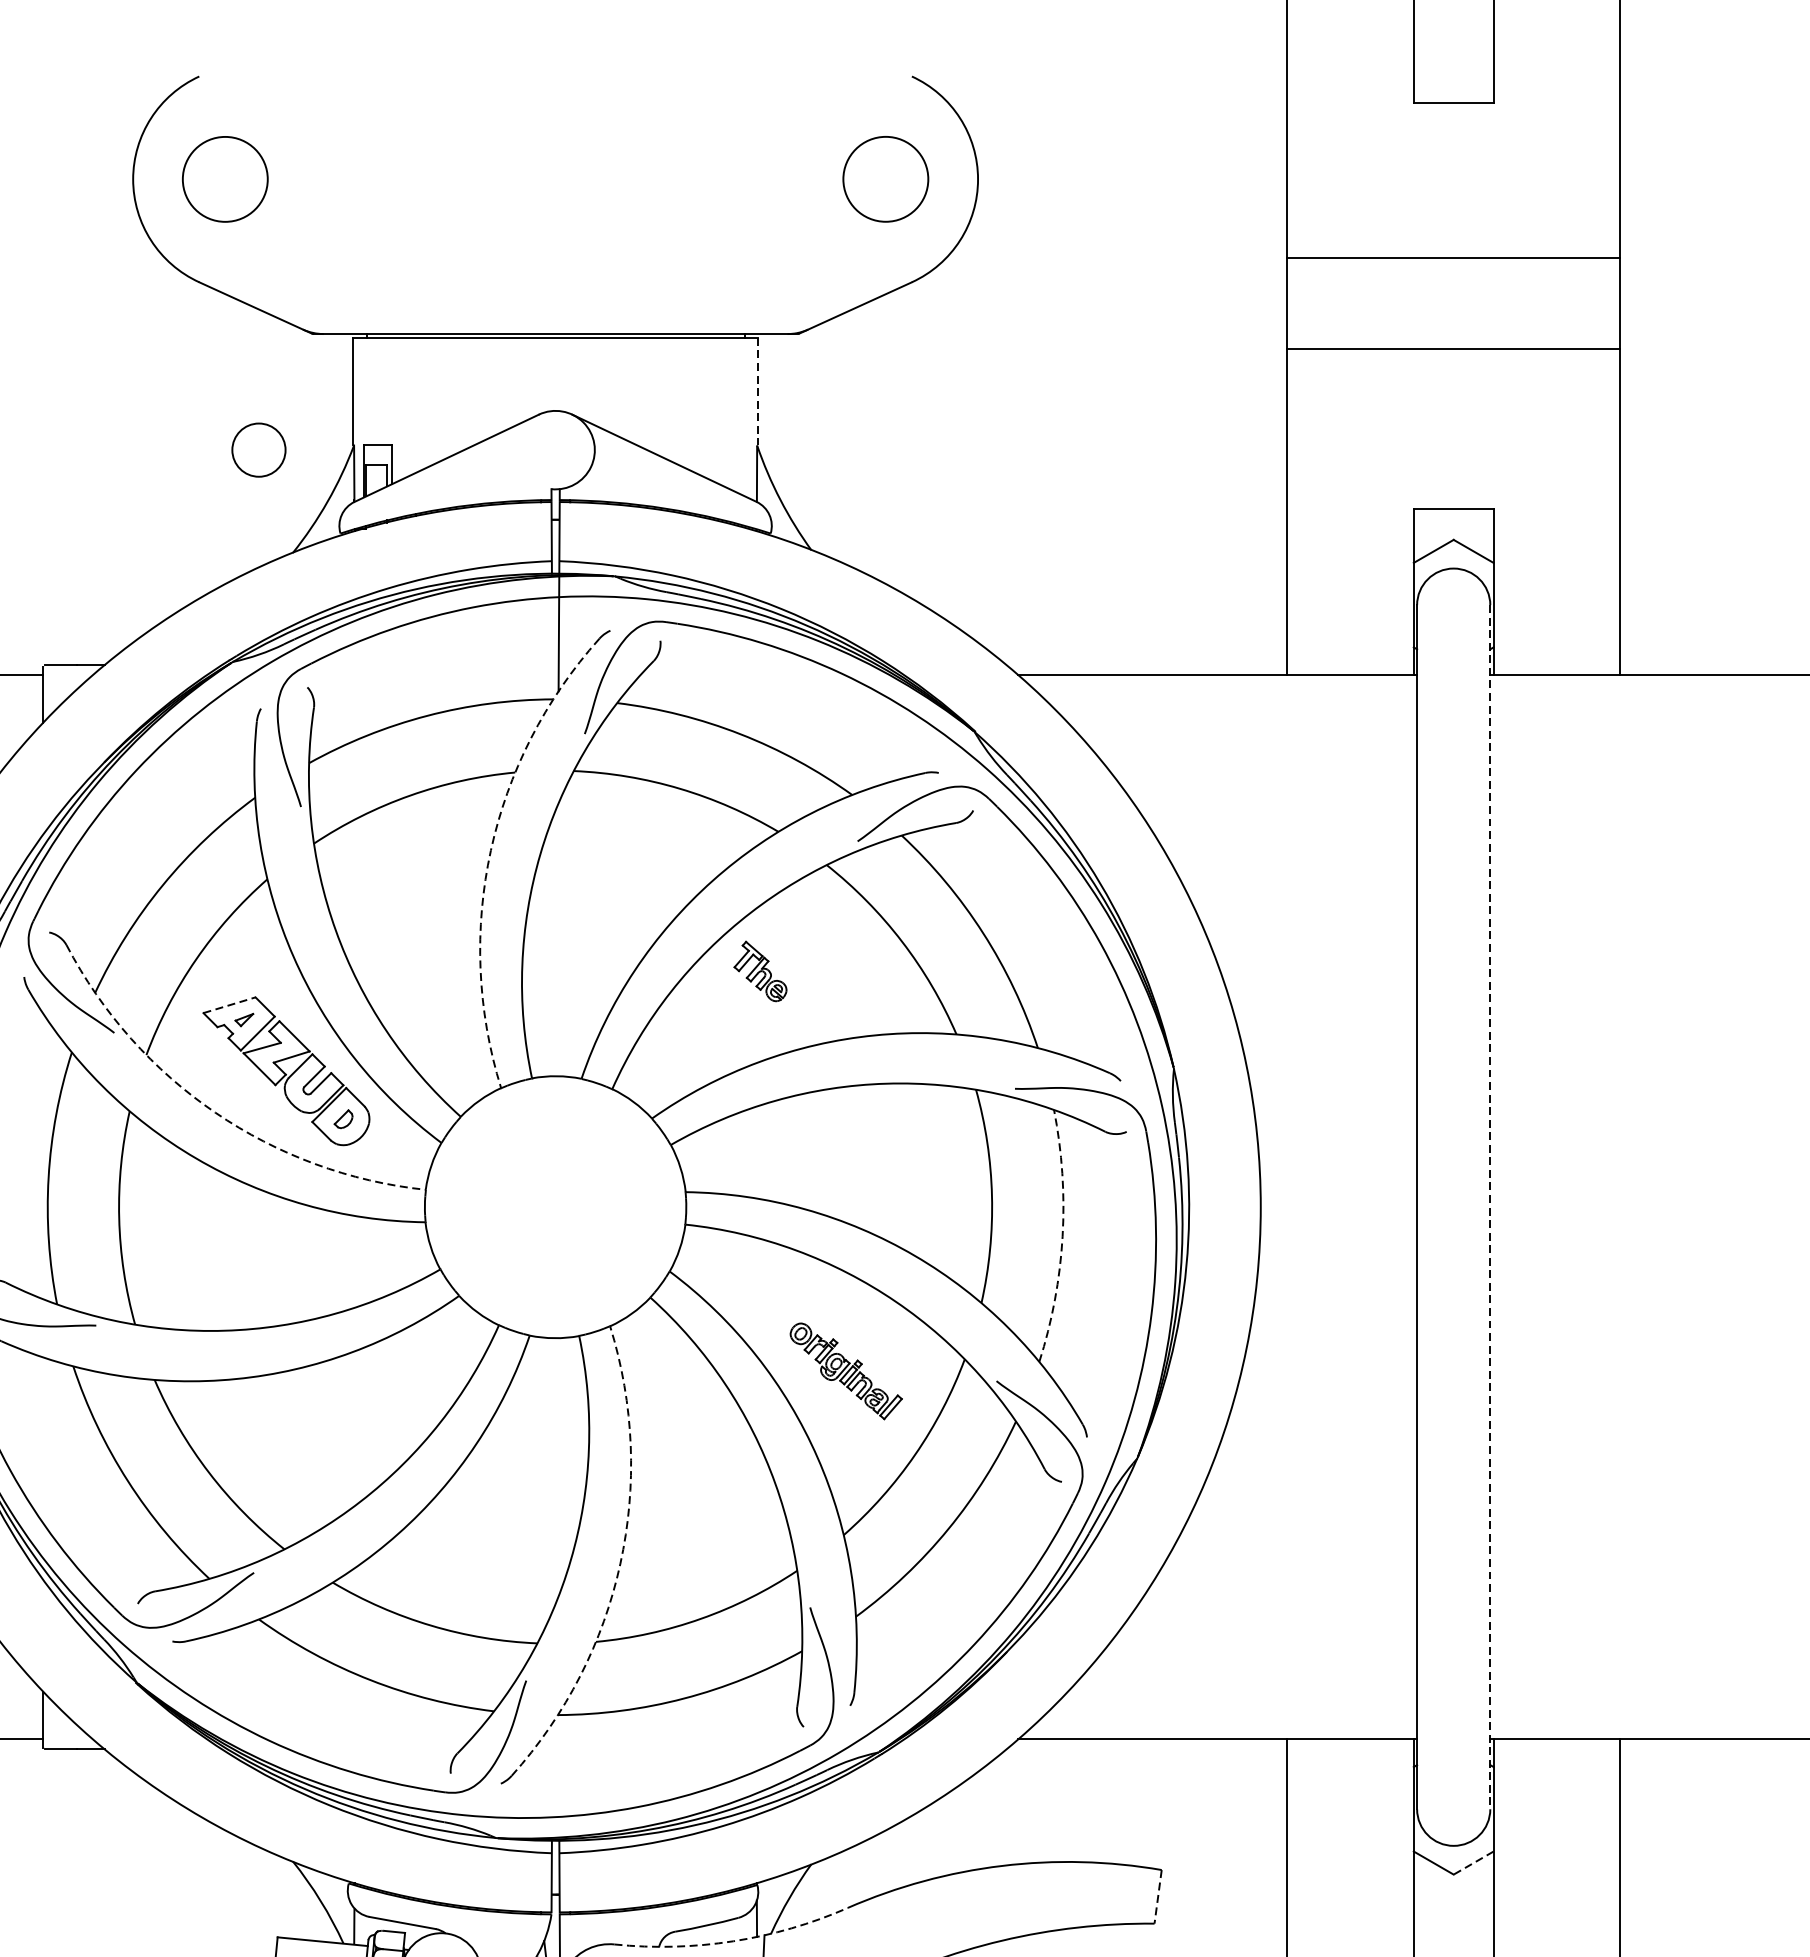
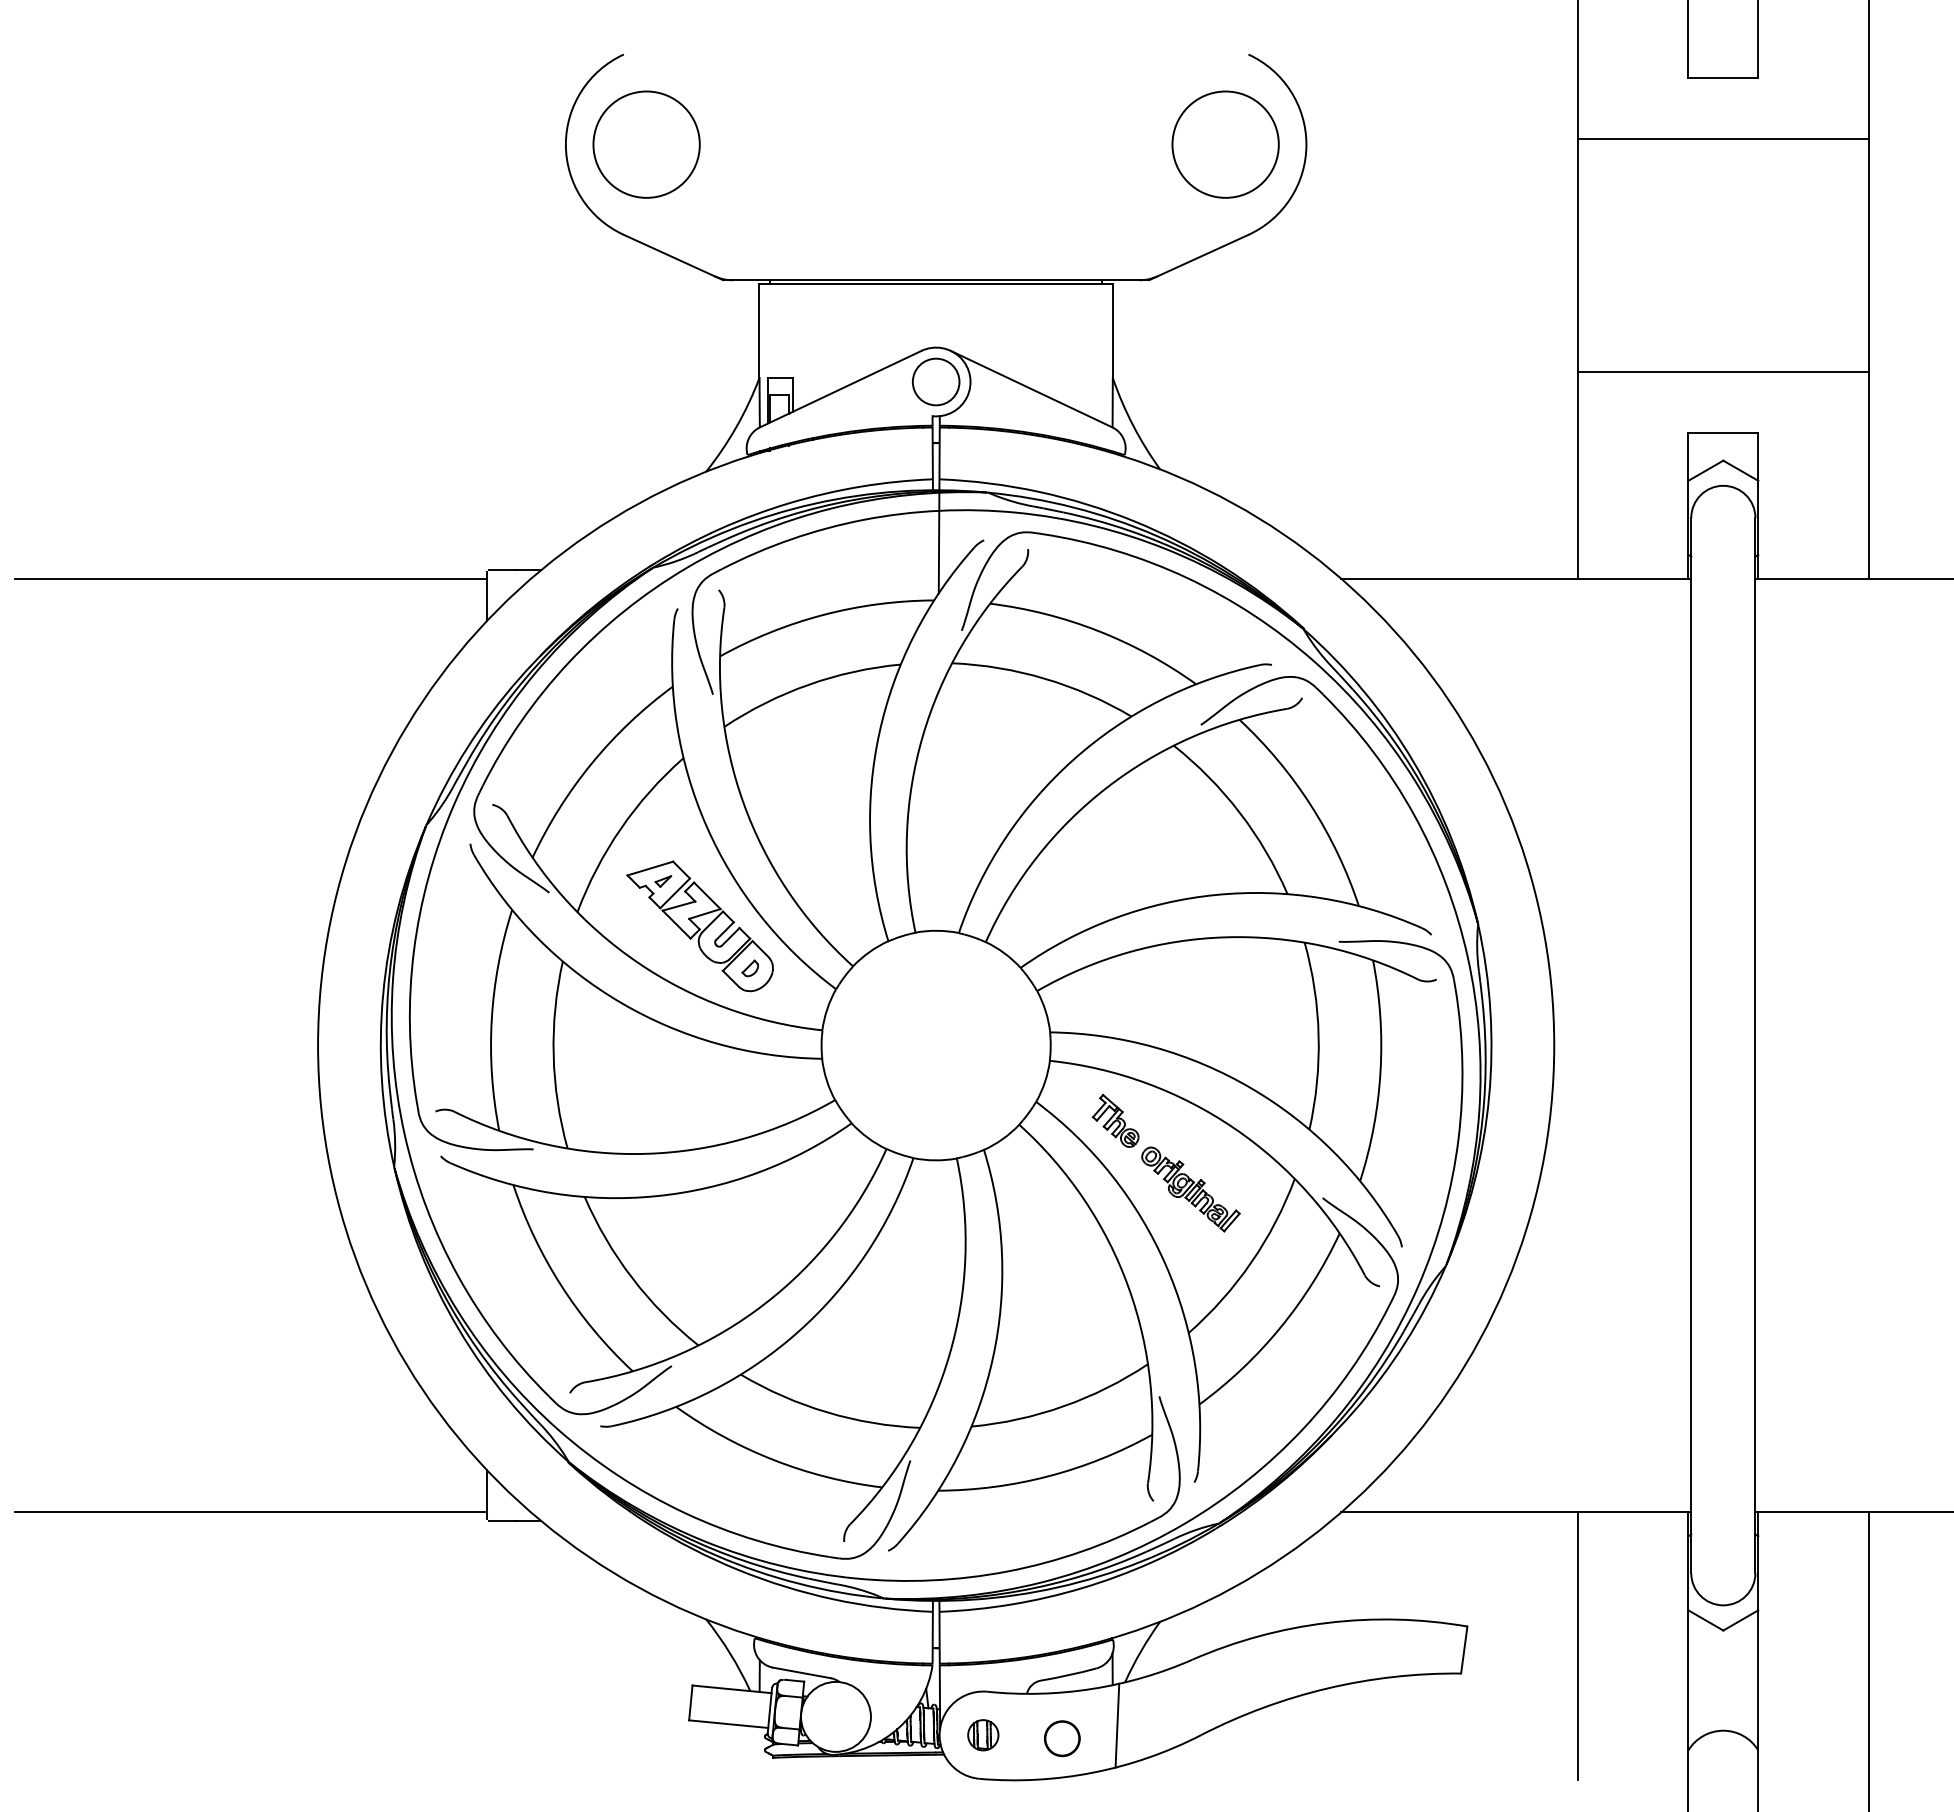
circle: (225, 179) -> (646, 144), size x1.43
circle: (885, 179) -> (1225, 144), size x1.43
line: (1453, 257) -> (1723, 138), moved
line: (1453, 349) -> (1723, 372), moved
line: (757, 392) -> (1113, 331), dashed -> solid
circle: (259, 449) -> (936, 381), moved
arc: (490, 850) -> (879, 732), dashed -> solid
part: (760, 970) -> (1115, 1120), moved
line: (229, 1005) -> (650, 868), dashed -> solid
arc: (214, 1112) -> (637, 962), dashed -> solid
line: (1490, 1207) -> (1755, 1045), dashed -> solid
arc: (1062, 1236) -> (1380, 1071), dashed -> solid
arc: (619, 1564) -> (992, 1358), dashed -> solid
line: (1473, 1863) -> (1740, 1620), dashed -> solid
line: (1158, 1897) -> (1464, 1650), dashed -> solid
arc: (733, 1940) -> (1092, 1688), dashed -> solid

